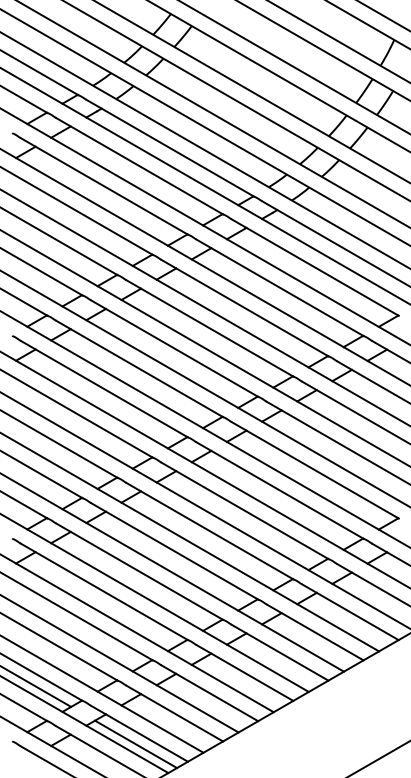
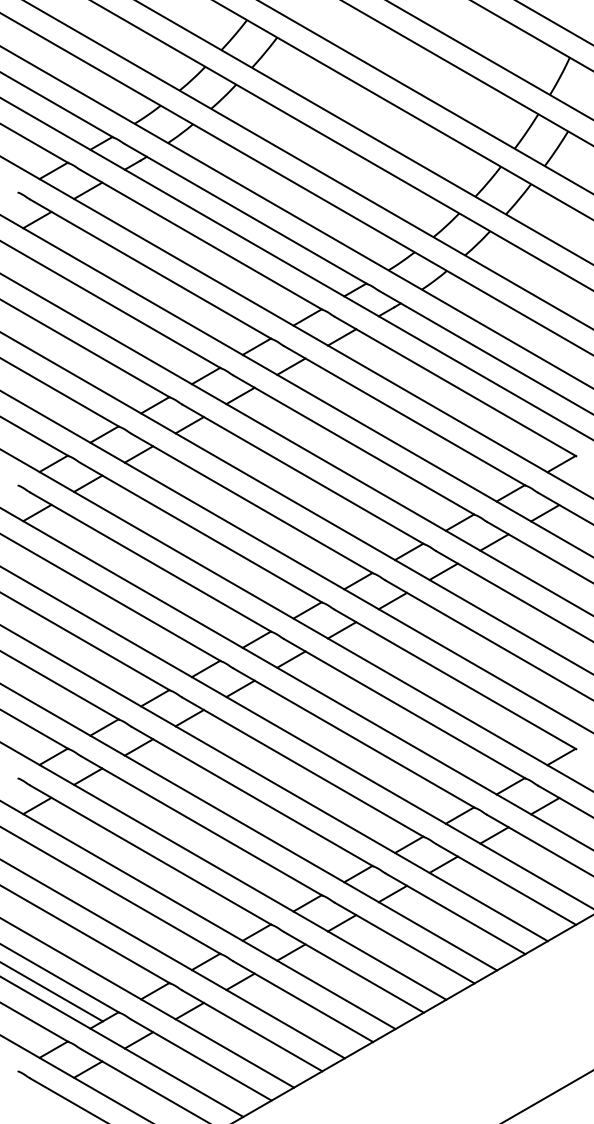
line: (136, 744) -> (197, 1075), removed

